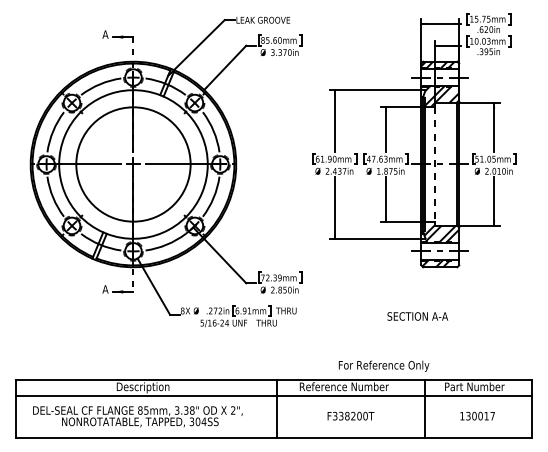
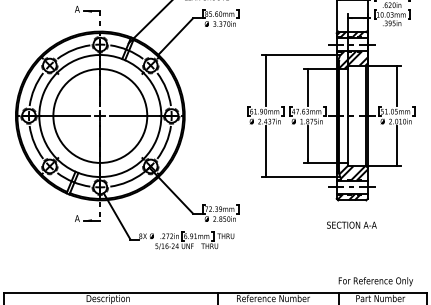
line: (435, 165) -> (348, 116), dashed -> solid
text: (417, 316) -> (351, 225), moved
text: (384, 365) -> (376, 281), moved

